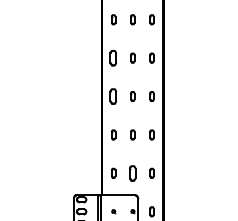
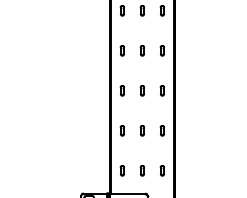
part: (113, 57) -> (122, 50), size x0.62
part: (113, 96) -> (122, 90), size x0.62
part: (132, 172) -> (142, 169), size x0.62

